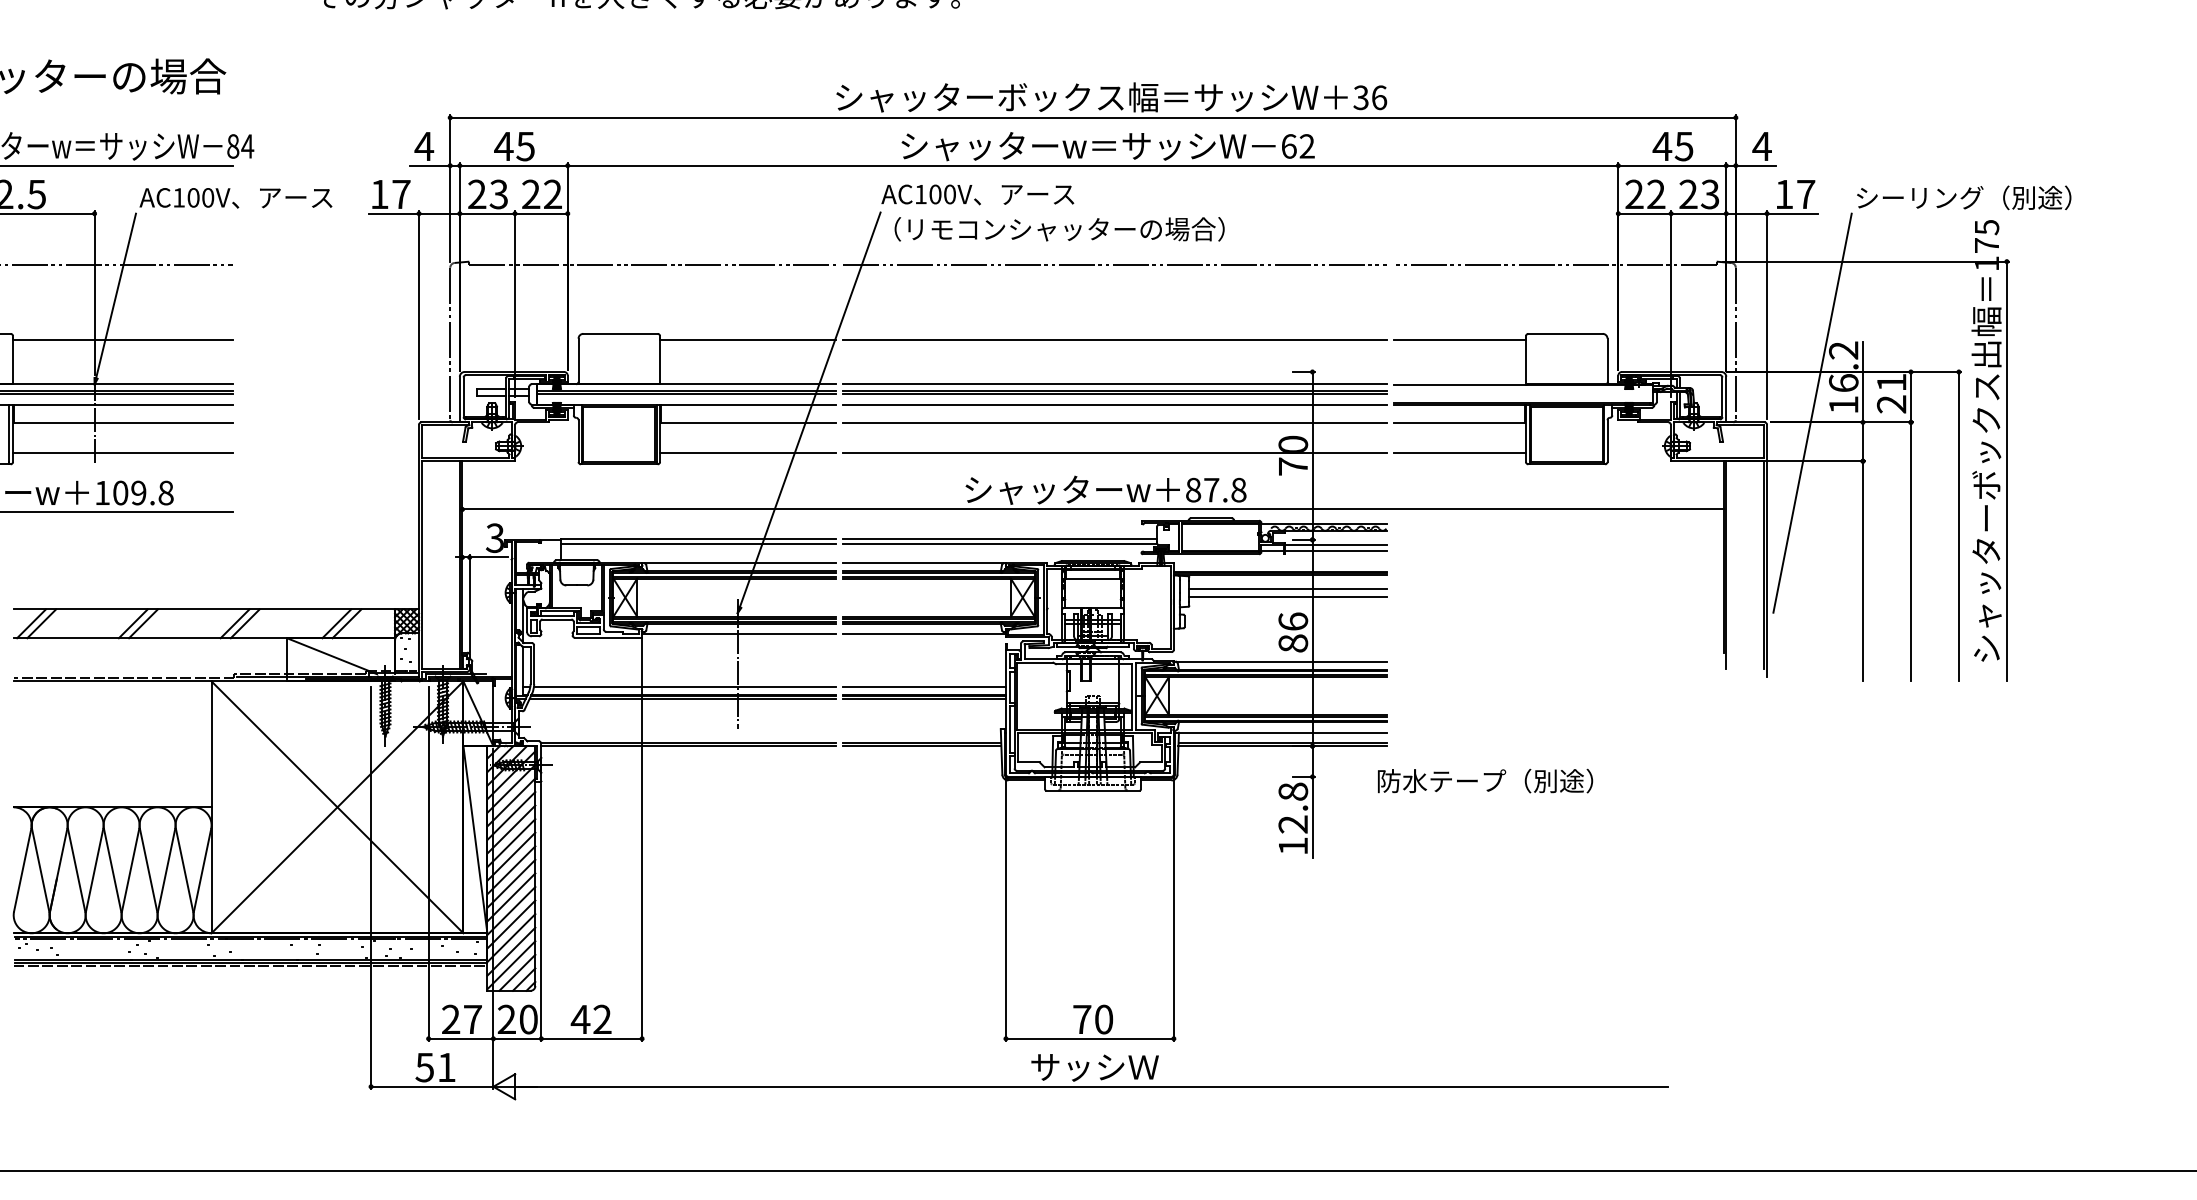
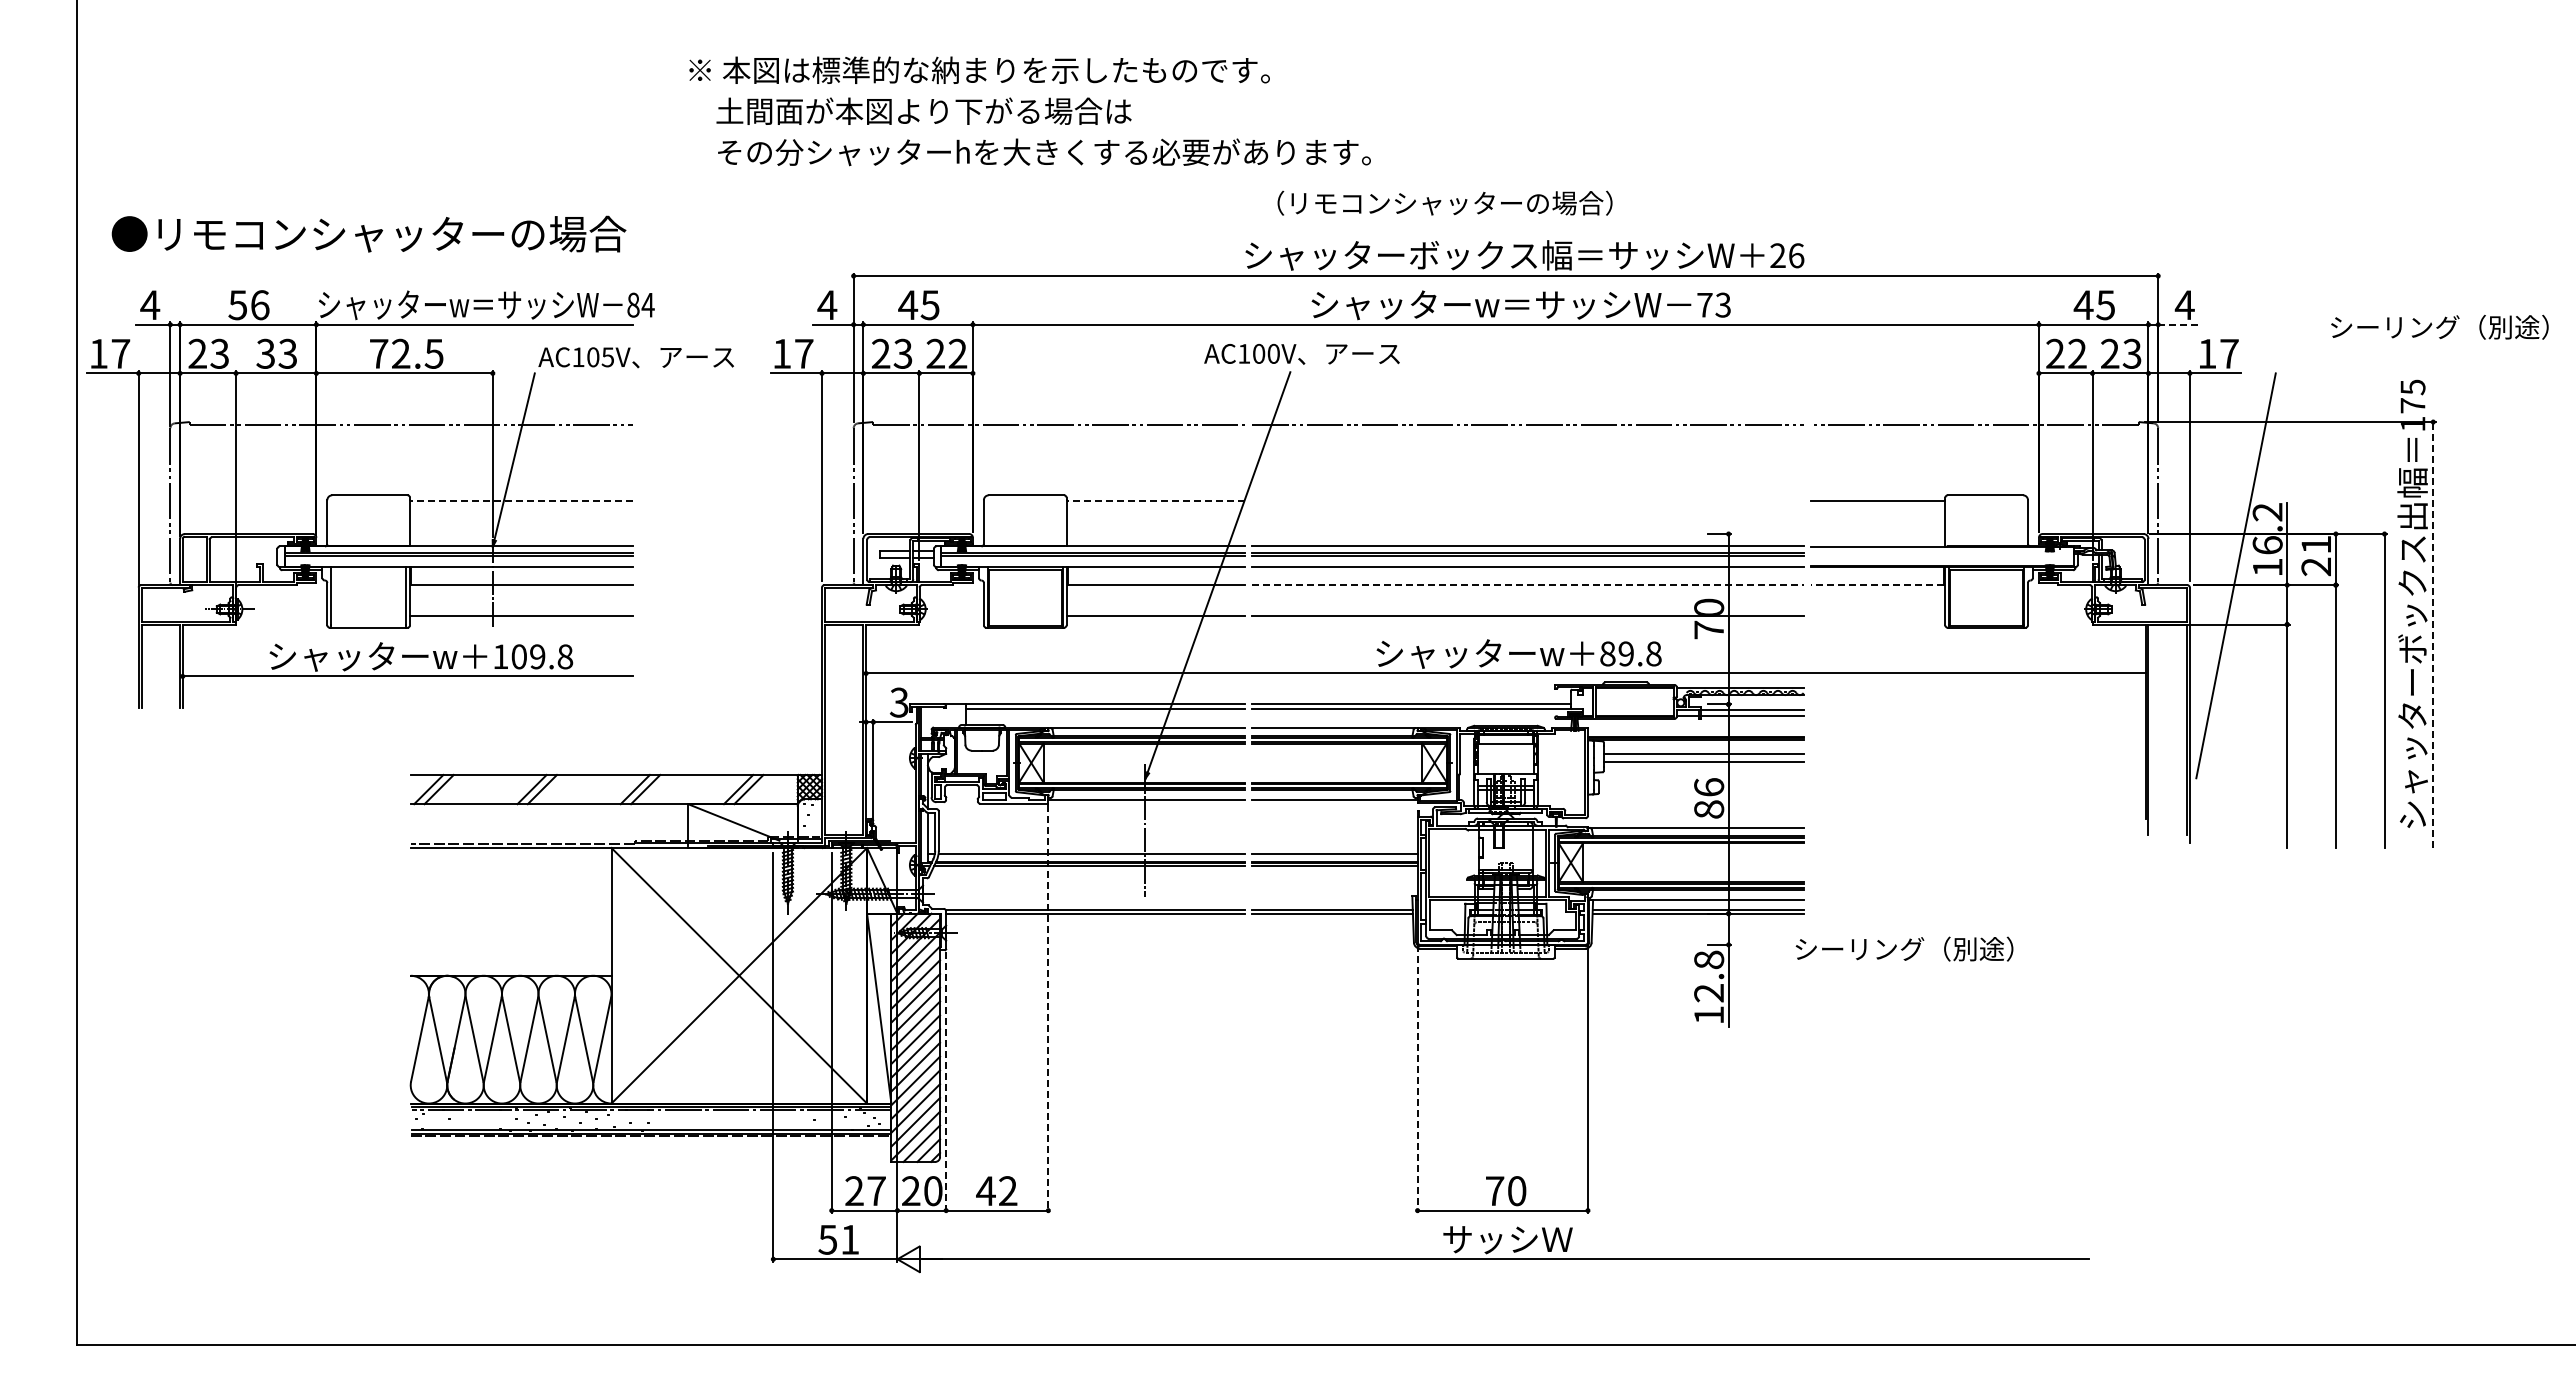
text: (1360, 97) -> (1777, 255), 36 -> 26
text: (1297, 145) -> (1713, 304), 62 -> 73
line: (1756, 165) -> (2179, 324), solid -> dashed
text: (977, 195) -> (1301, 354), moved
text: (1963, 197) -> (2439, 326), moved
text: (207, 198) -> (607, 357), AC100V -> AC105V
text: (1059, 228) -> (1444, 202), moved
line: (121, 339) -> (520, 501), solid -> dashed
line: (747, 339) -> (1155, 501), solid -> dashed
line: (1115, 339) -> (1528, 501), removed
line: (1115, 422) -> (1528, 585), solid -> dashed
line: (1459, 422) -> (1877, 585), solid -> dashed
line: (1460, 452) -> (1878, 615), removed
line: (2007, 472) -> (2433, 635), solid -> dashed
text: (1210, 489) -> (1625, 653), 87.8 -> 89.8
text: (1442, 780) -> (1860, 948), 防水テープ（別途） -> シーリング（別途）
line: (642, 840) -> (1048, 1009), solid -> dashed
line: (1005, 909) -> (1417, 1079), solid -> dashed
line: (541, 912) -> (946, 1082), solid -> dashed

